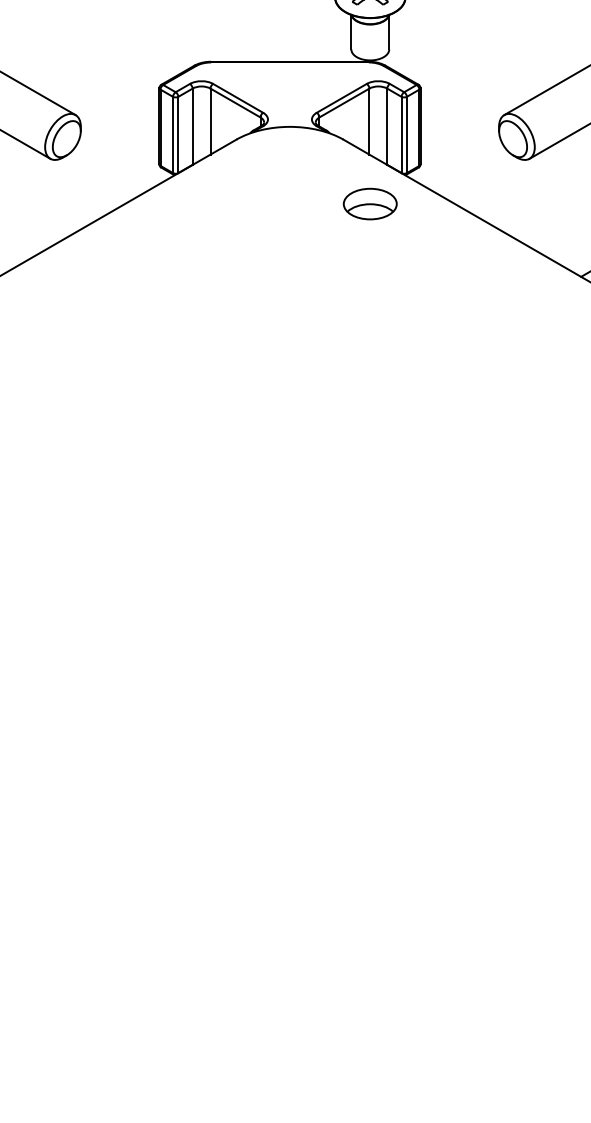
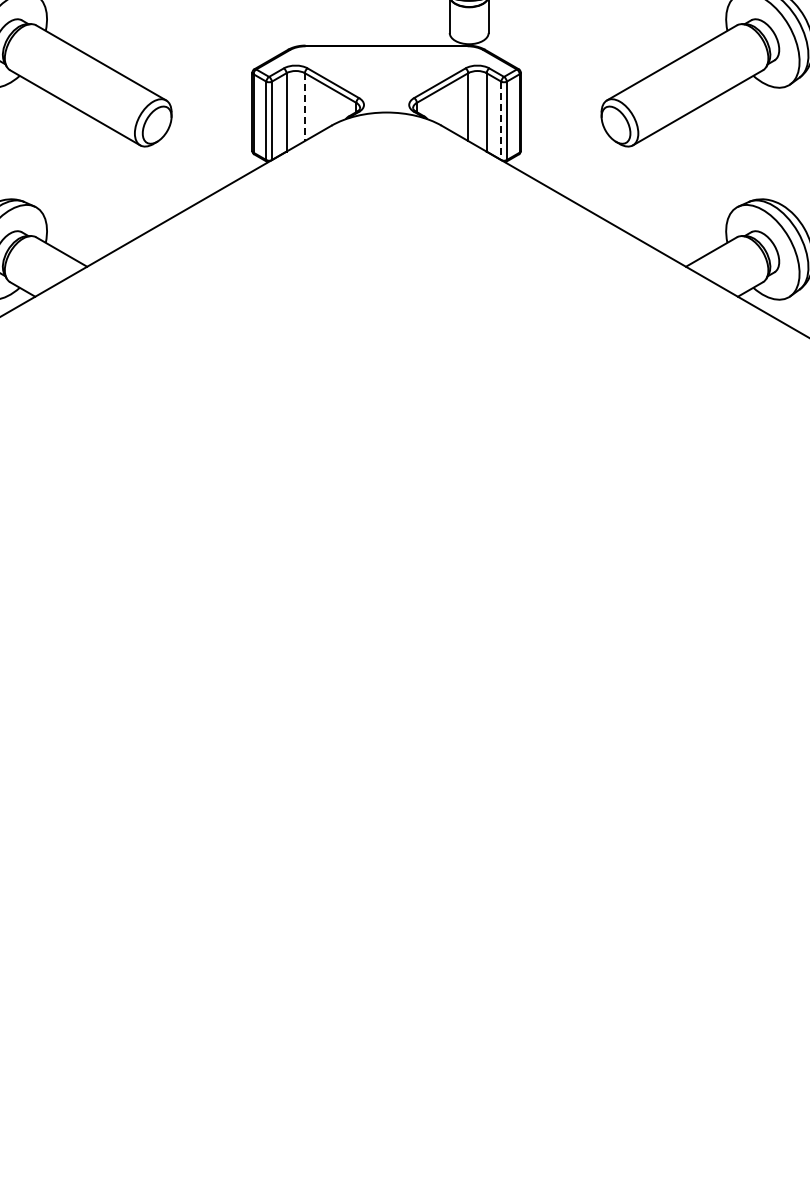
line: (210, 121) -> (304, 107), solid -> dashed
line: (401, 135) -> (501, 121), solid -> dashed
part: (370, 203) -> (469, 191), removed

